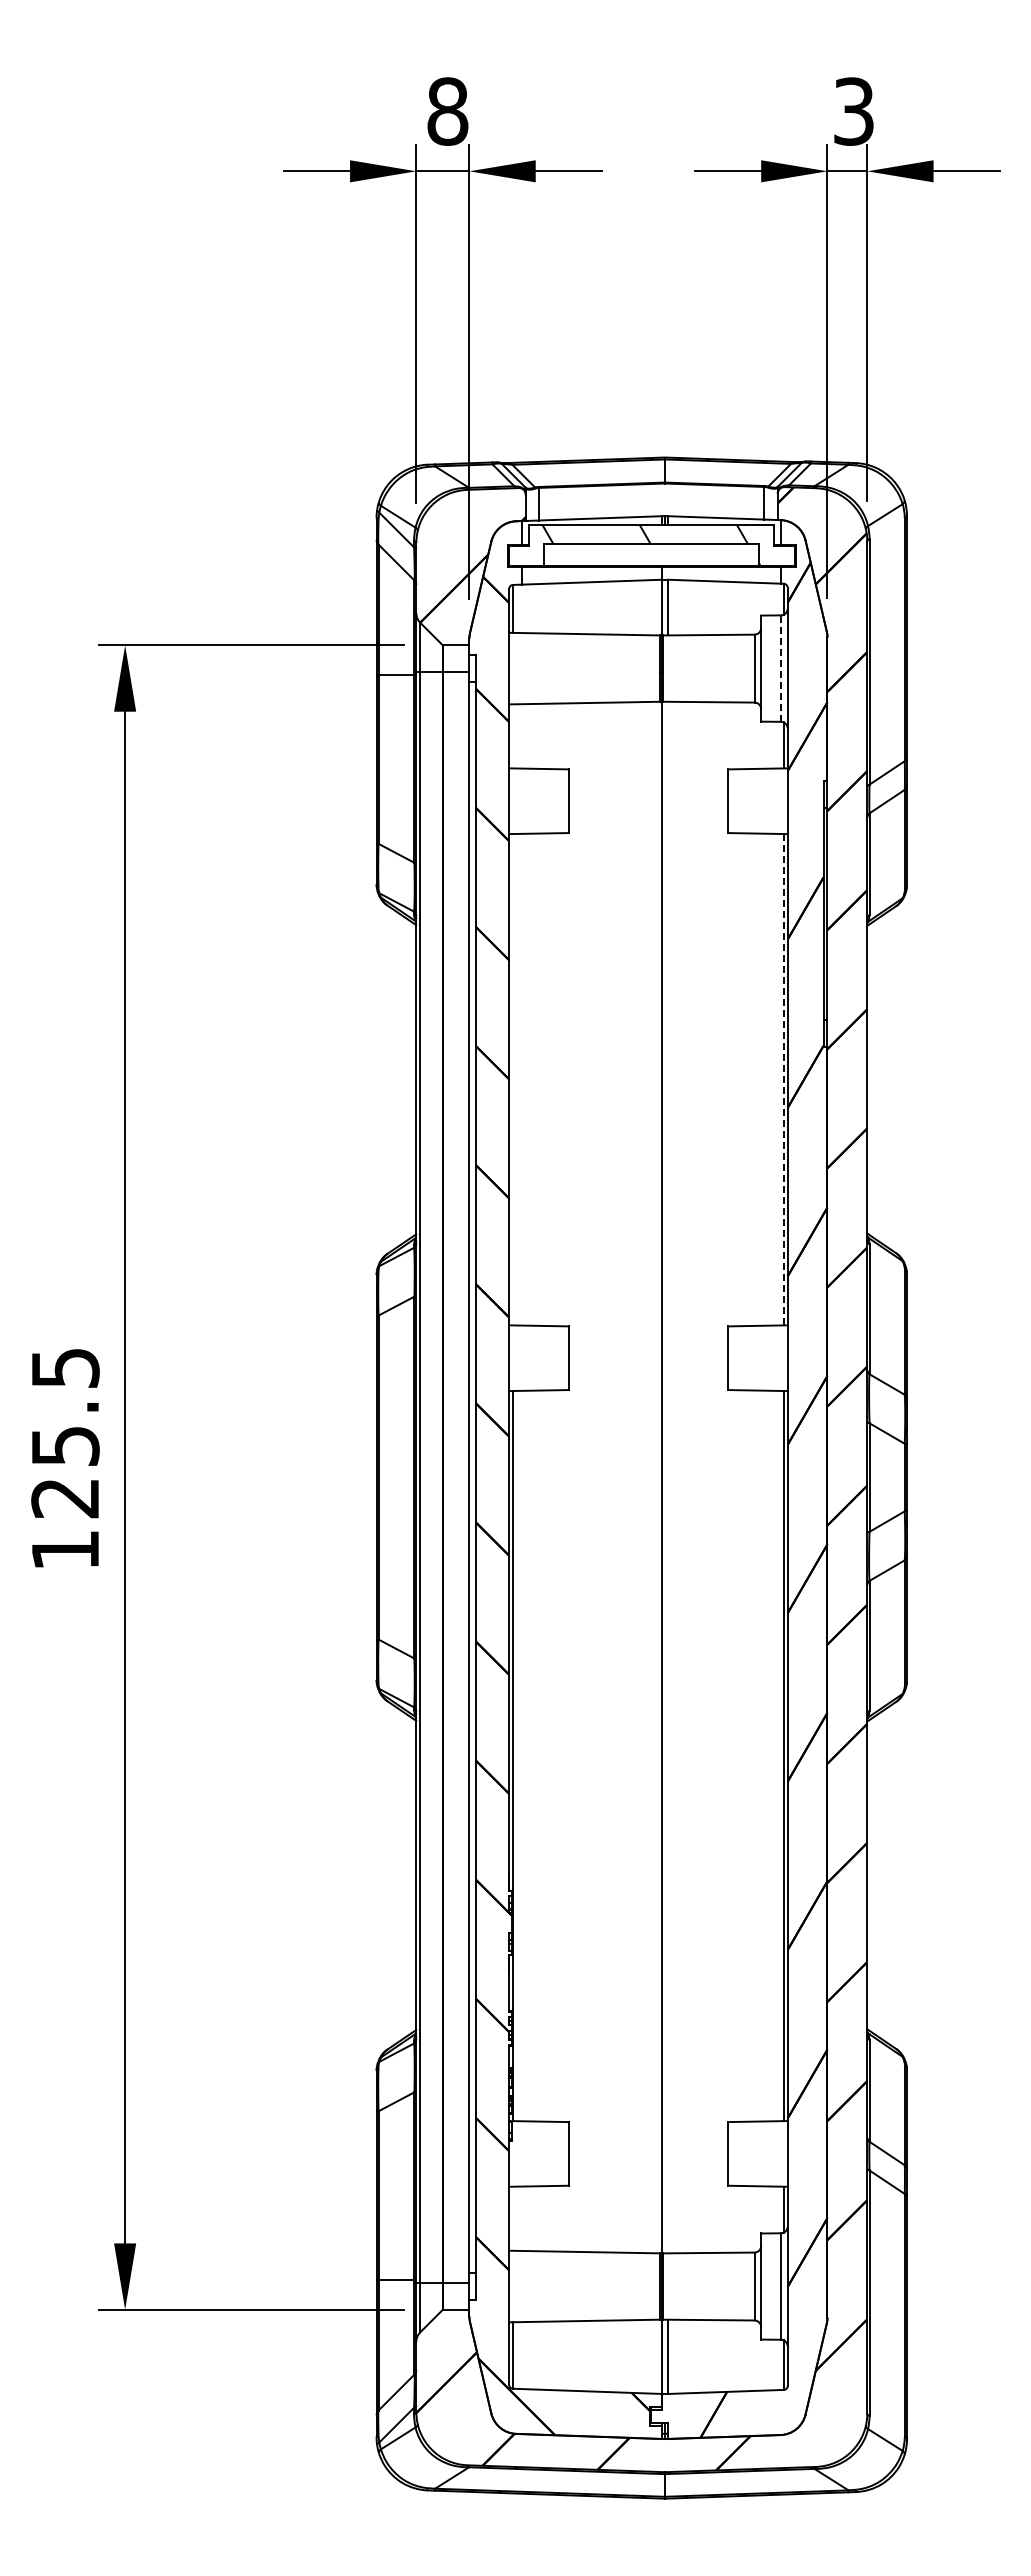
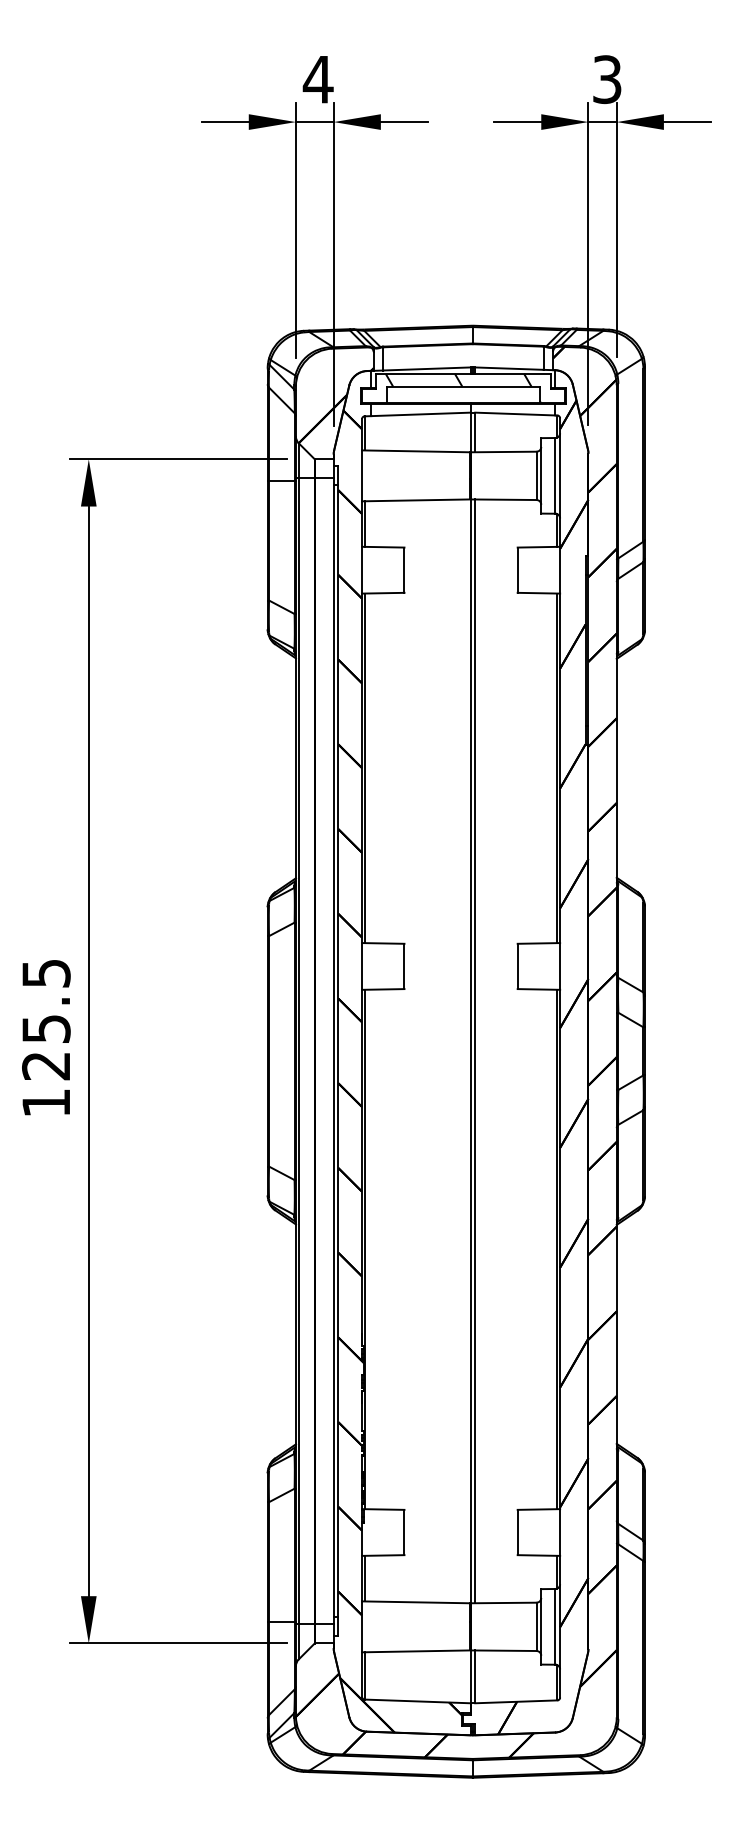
text: (447, 111) -> (318, 79), 8 -> 4
line: (781, 668) -> (555, 475), dashed -> solid
line: (513, 736) -> (365, 524), added
line: (513, 1079) -> (365, 768), added
line: (783, 1079) -> (557, 768), dashed -> solid
line: (668, 1477) -> (475, 1051), added
line: (513, 2218) -> (365, 1578), added

